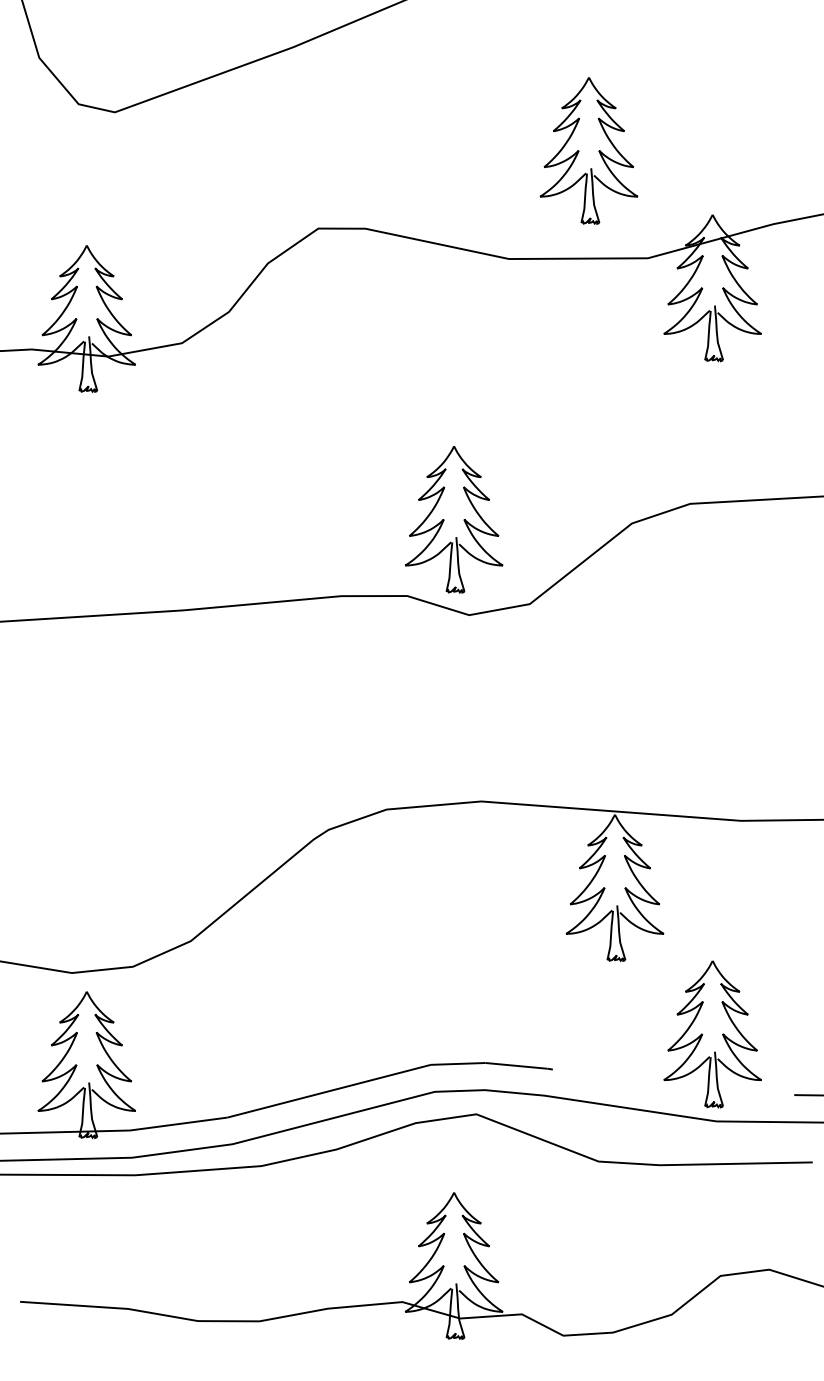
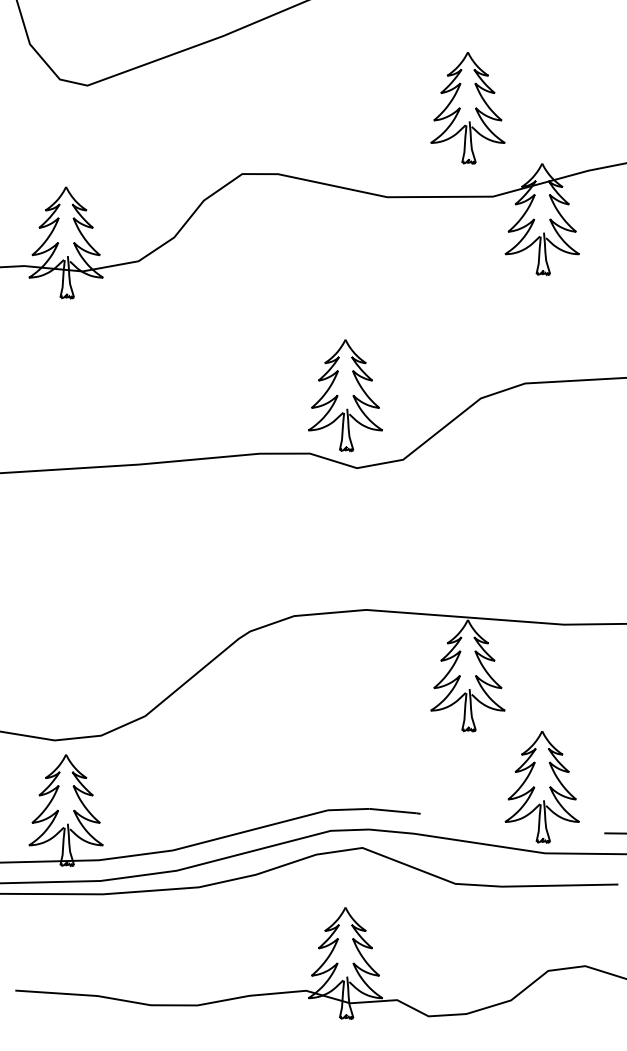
part: (588, 150) -> (467, 107), moved

